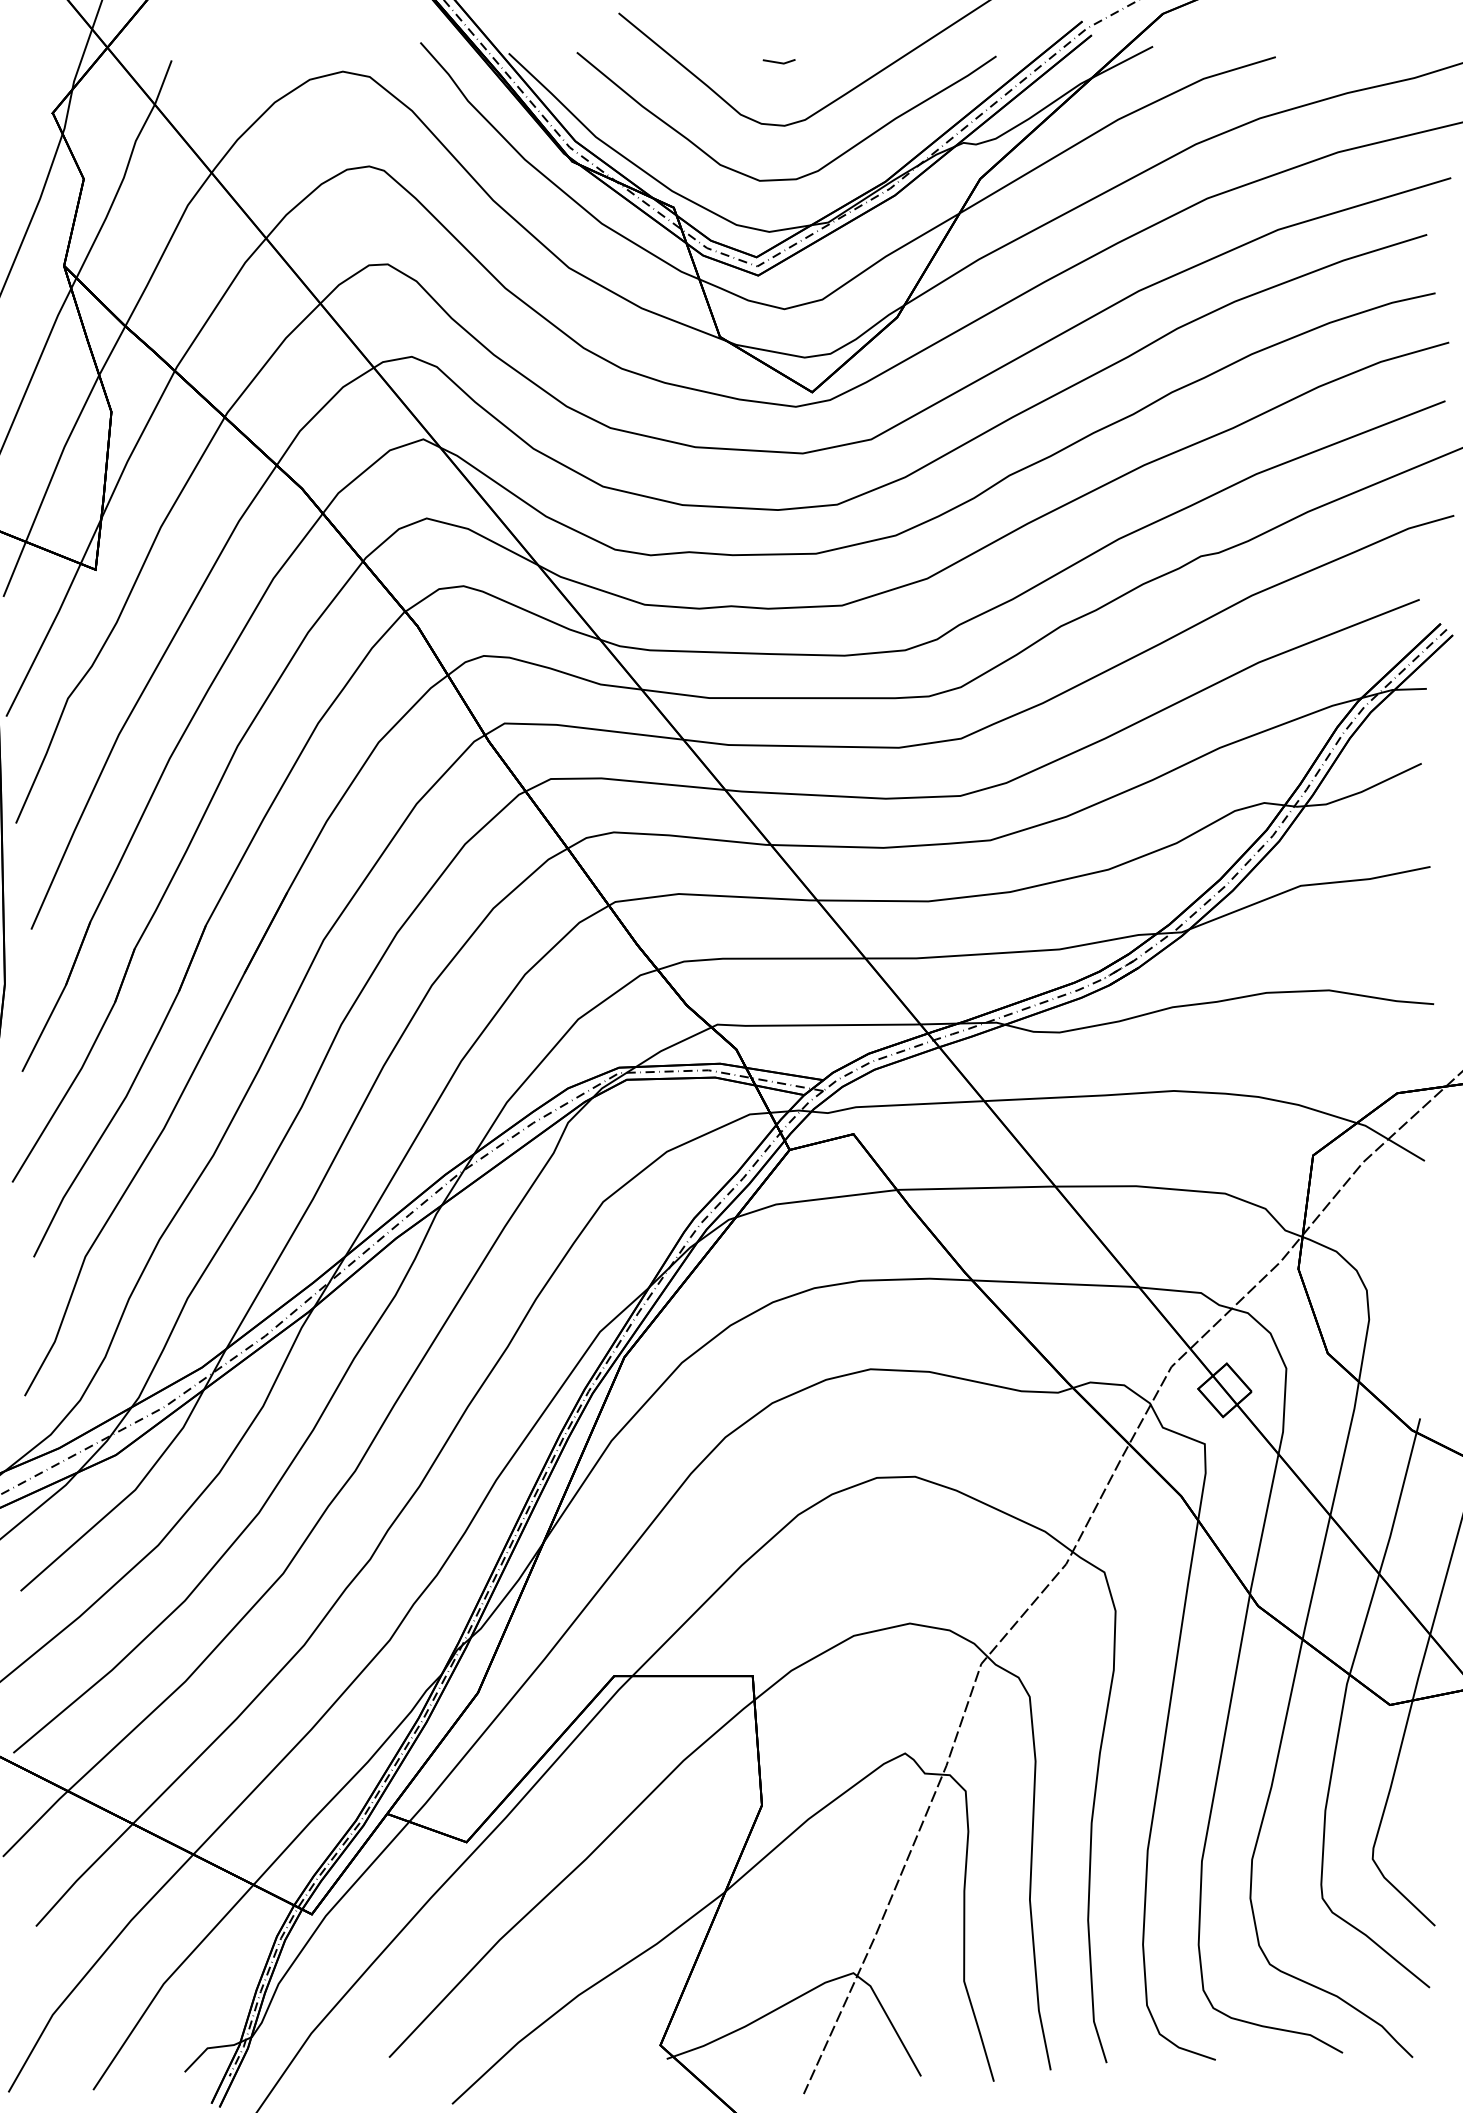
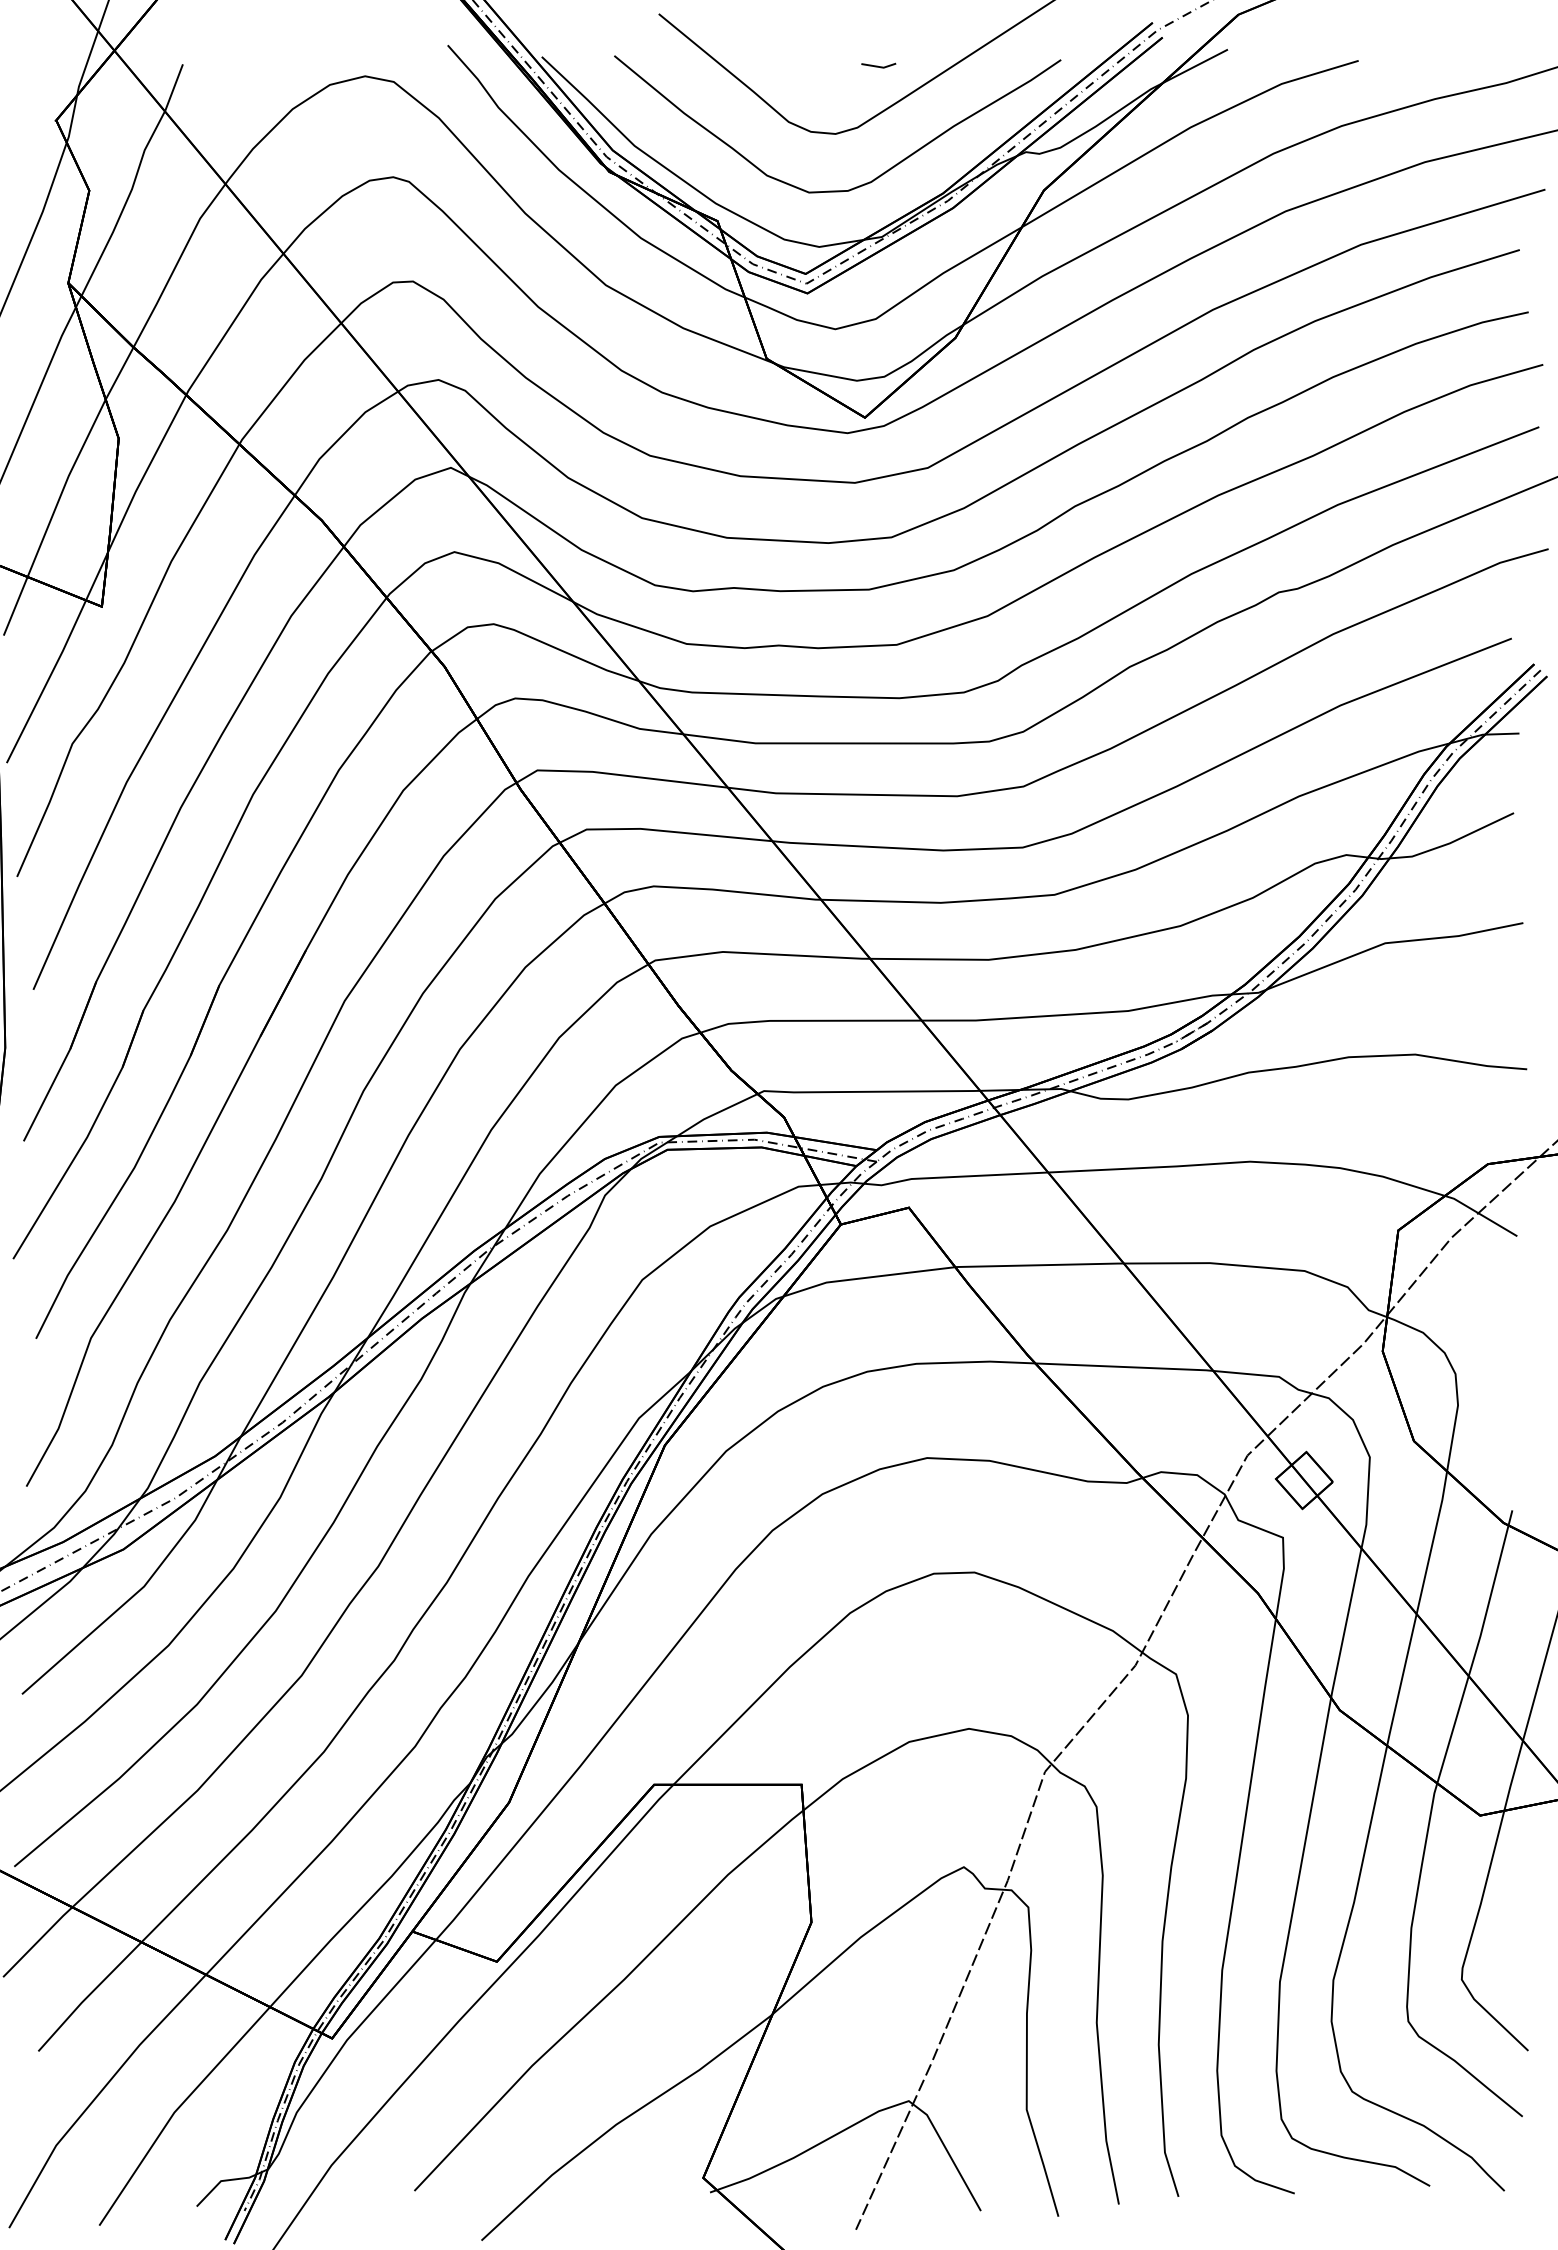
line: (777, 61) -> (877, 65), moved

